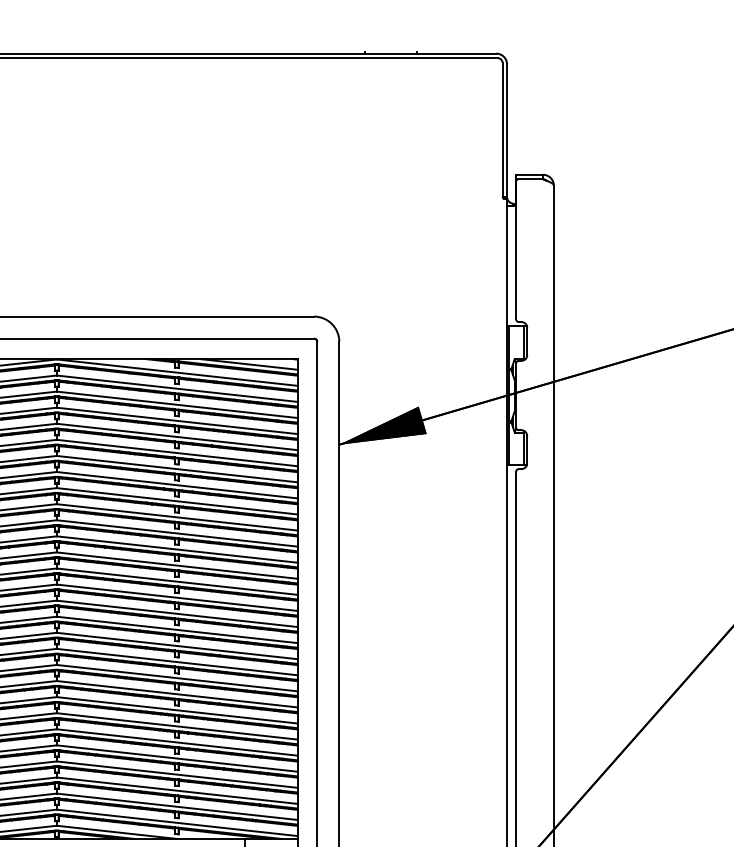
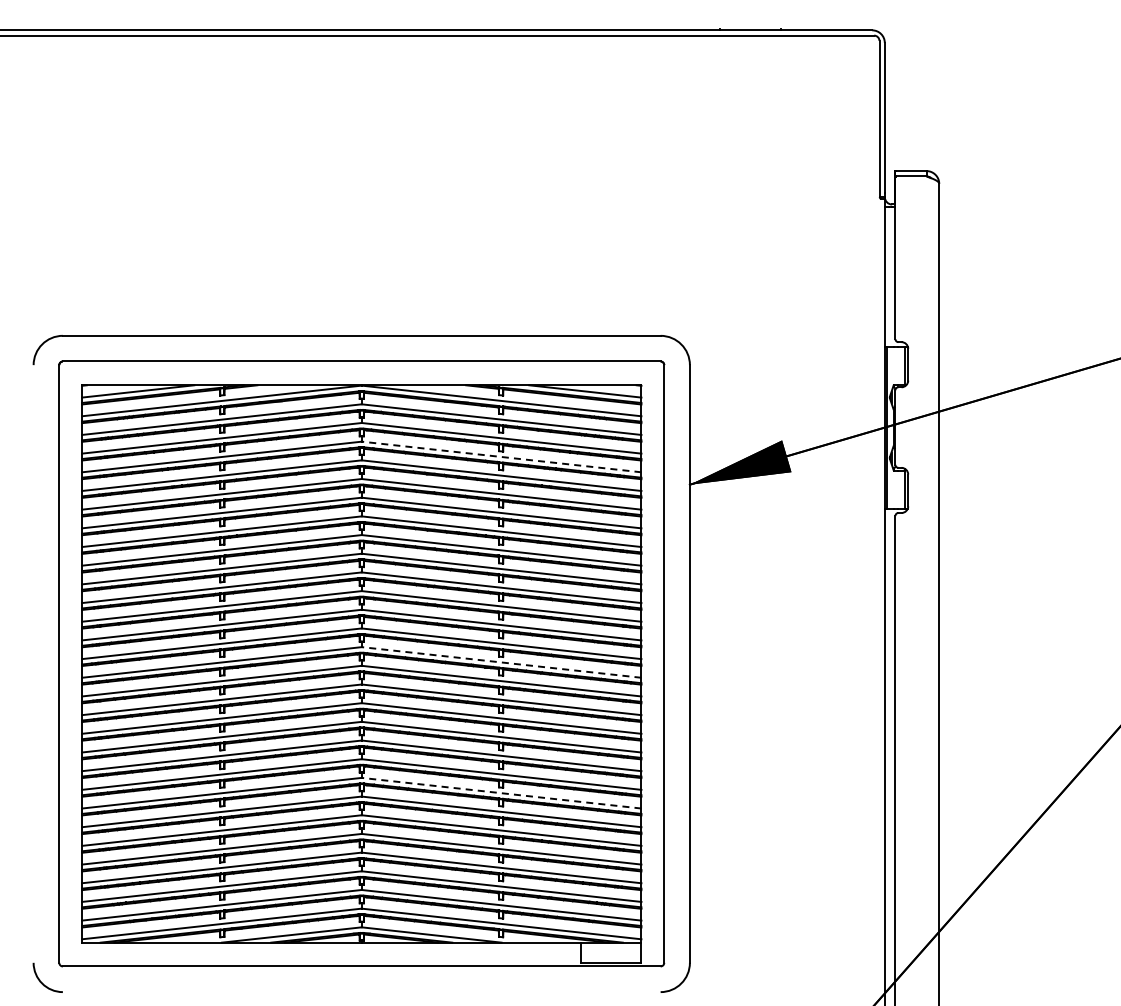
line: (177, 420) -> (501, 456), solid -> dashed
line: (177, 597) -> (501, 662), solid -> dashed
line: (177, 710) -> (501, 793), solid -> dashed

